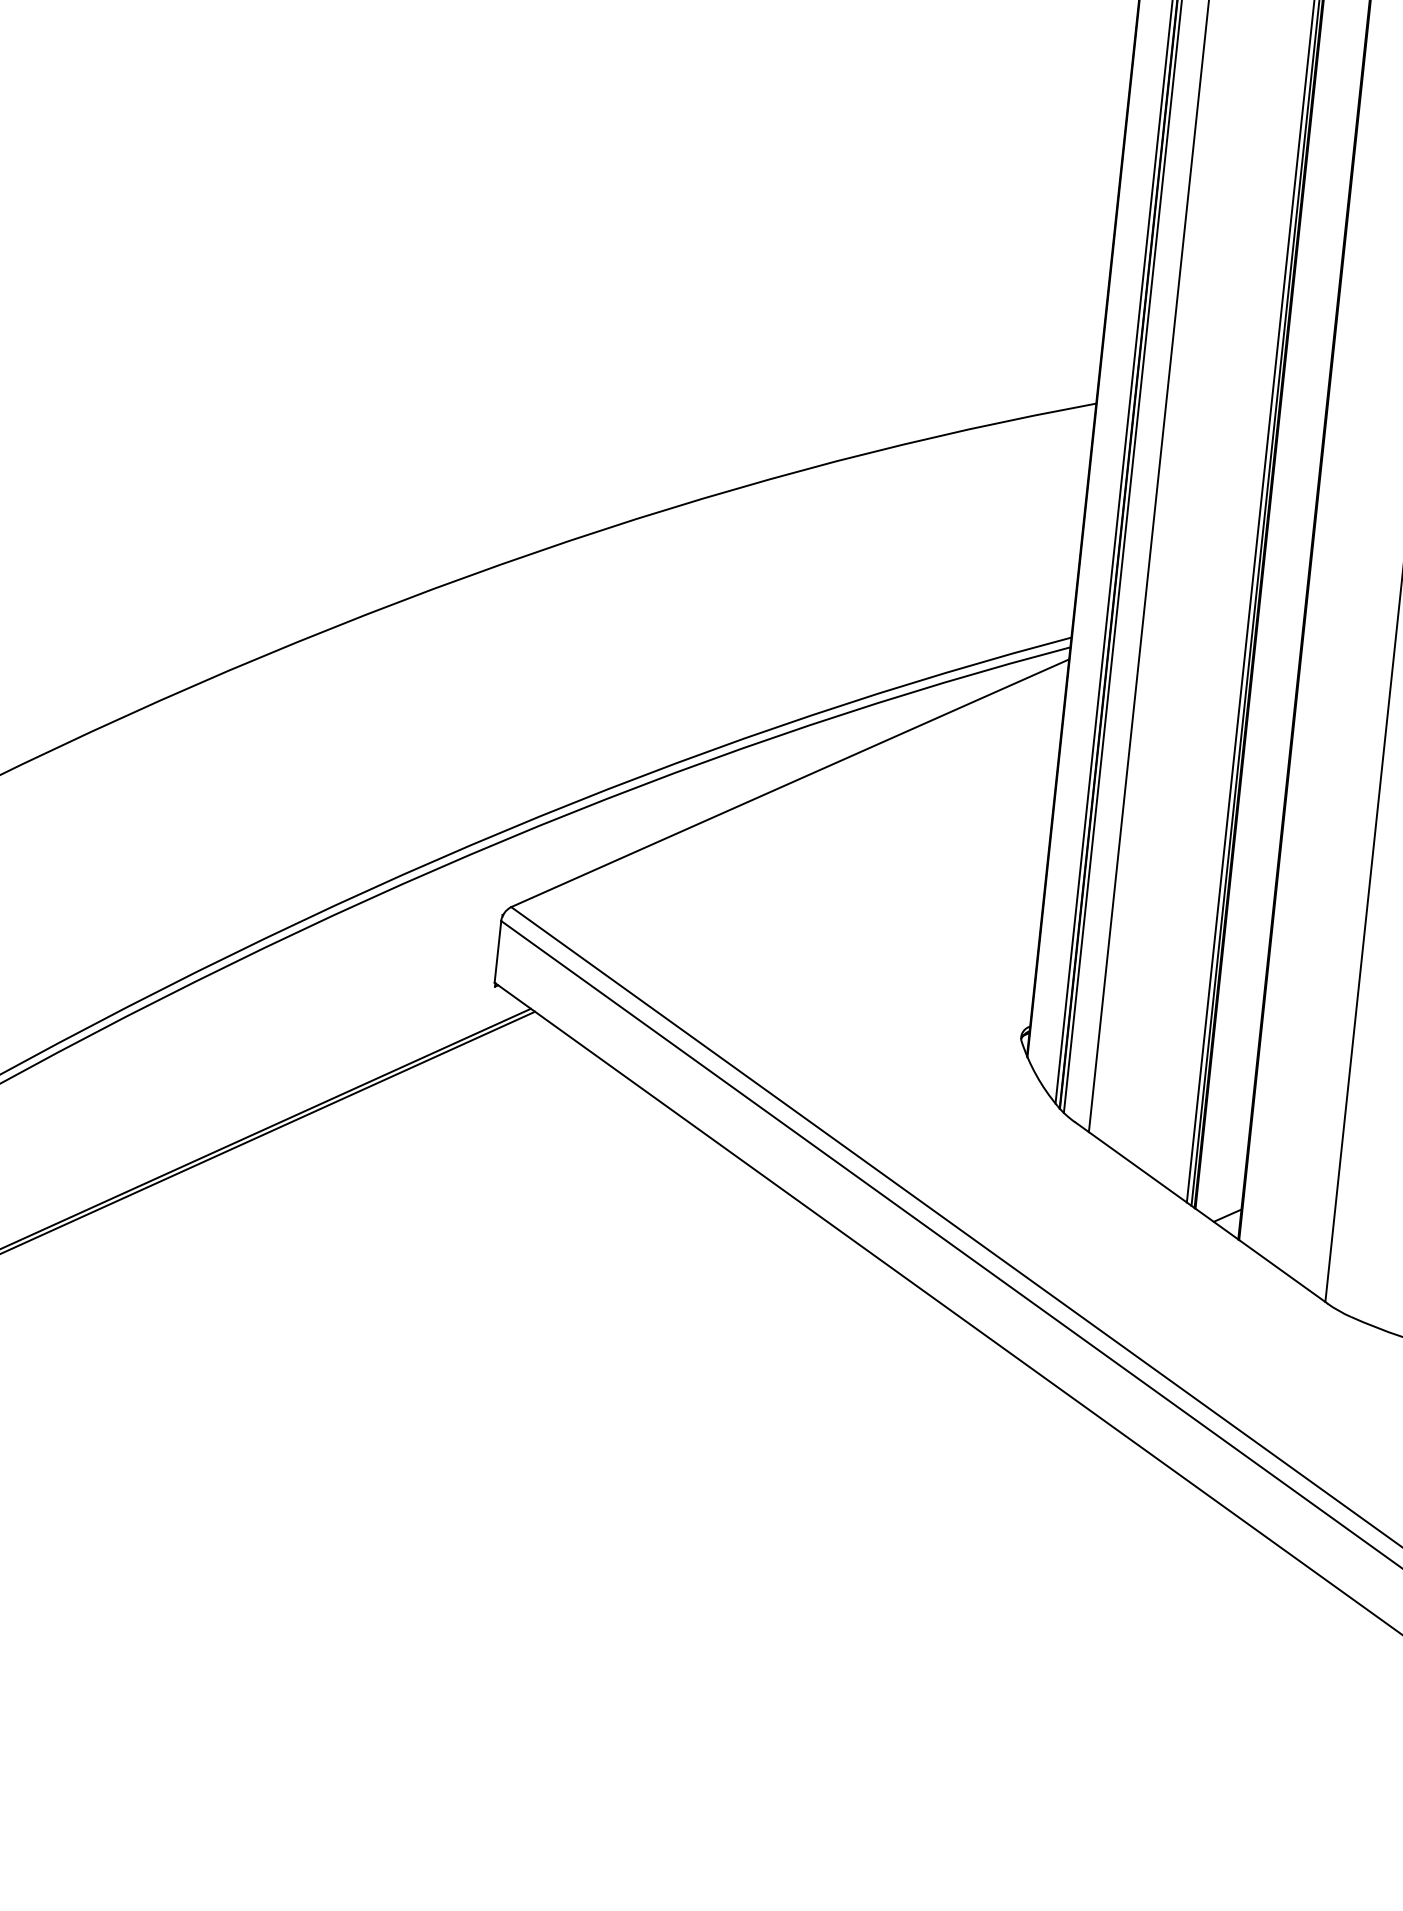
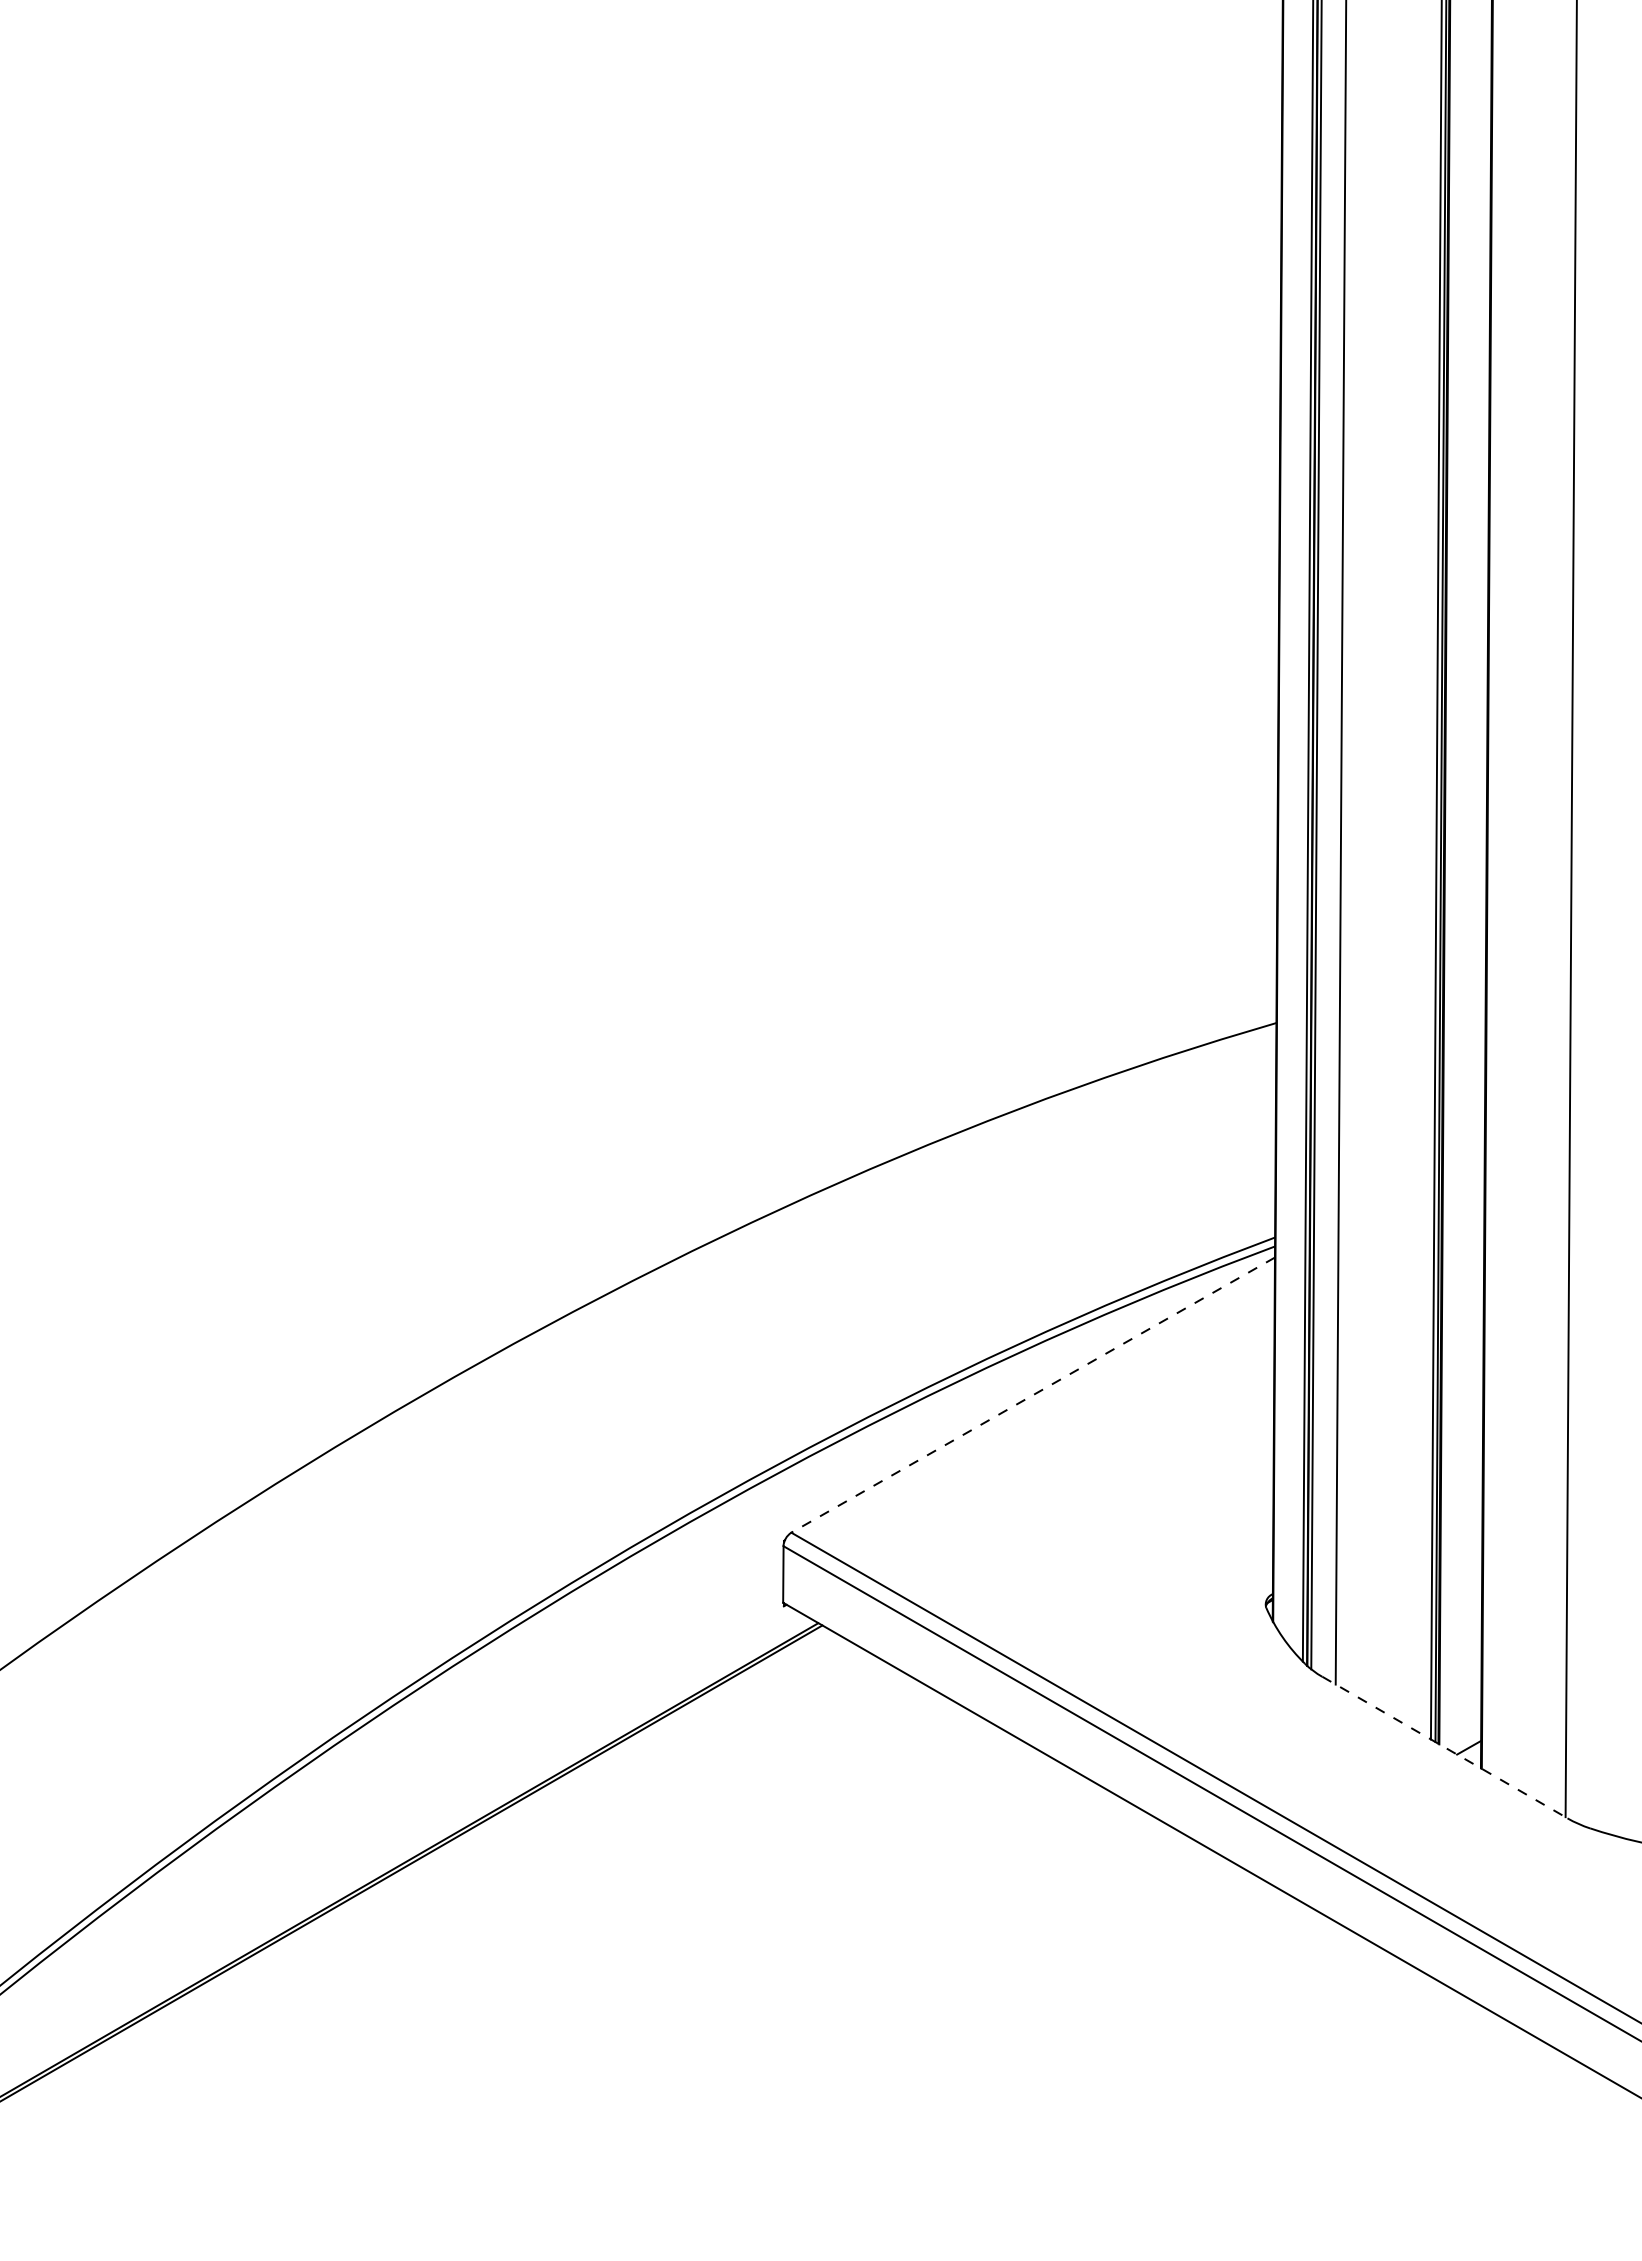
line: (789, 783) -> (1032, 1395), solid -> dashed
line: (1200, 1212) -> (1444, 1747), solid -> dashed

